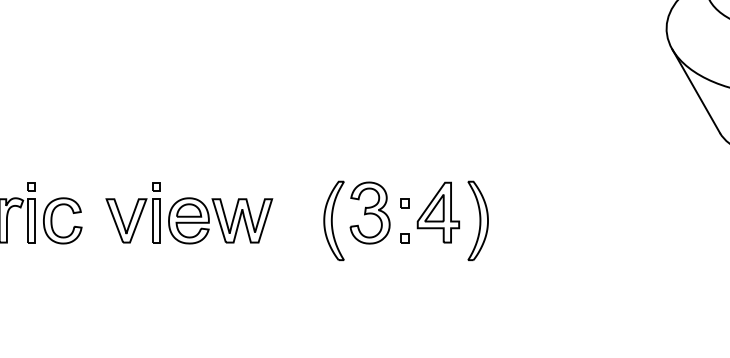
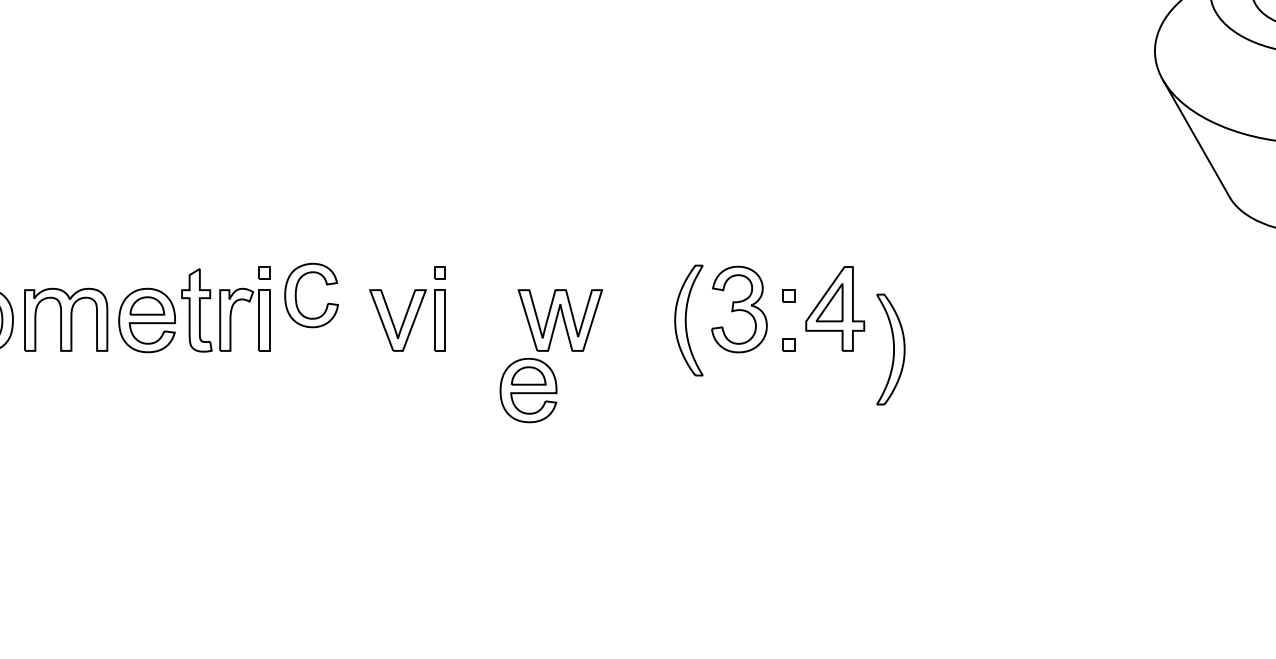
part: (51, 220) -> (296, 295), moved
part: (188, 220) -> (528, 390), moved
part: (477, 220) -> (890, 349), moved

